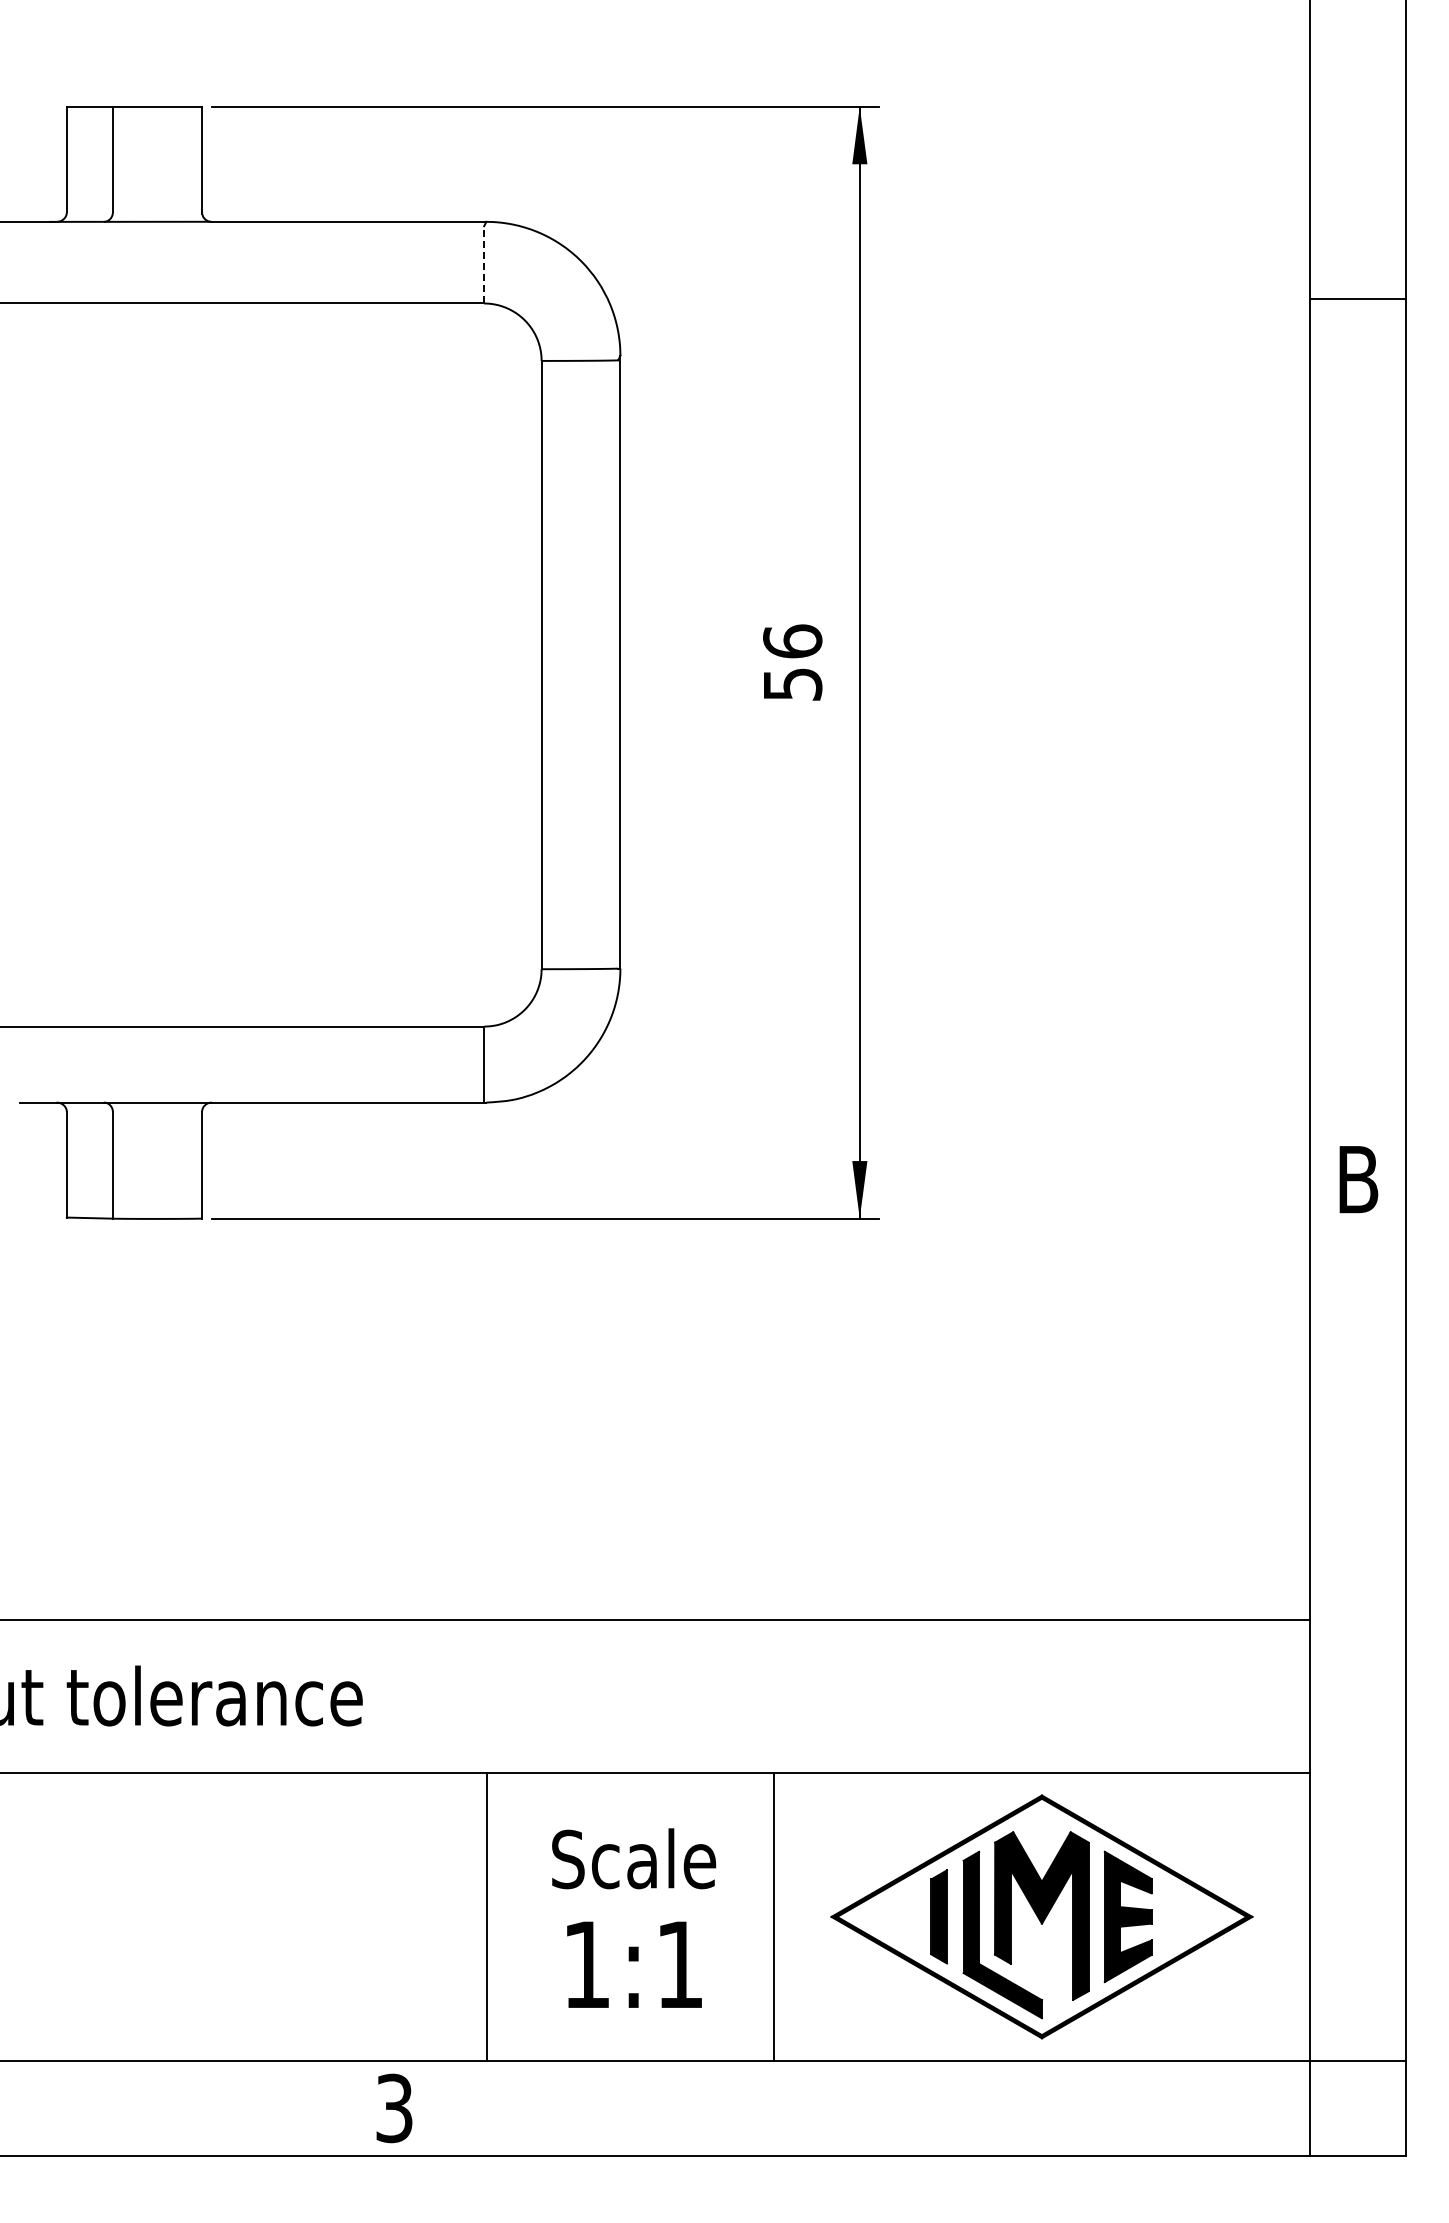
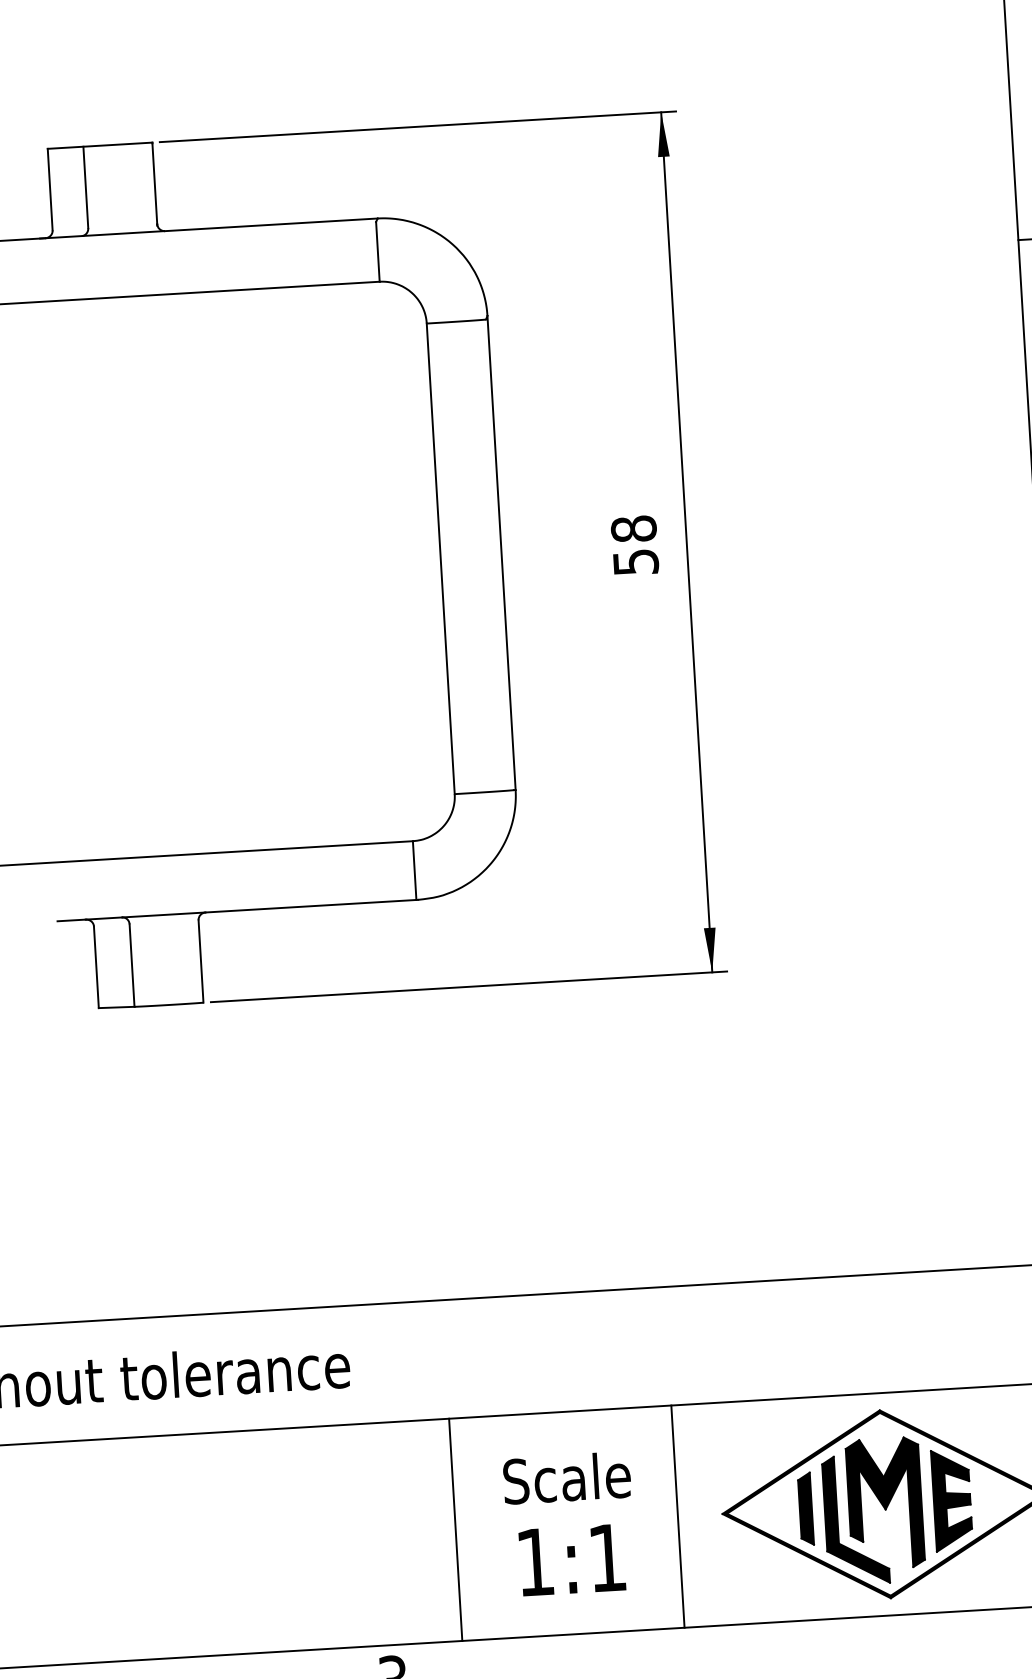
line: (484, 264) -> (378, 251), dashed -> solid
text: (792, 641) -> (633, 529), 56 -> 58

